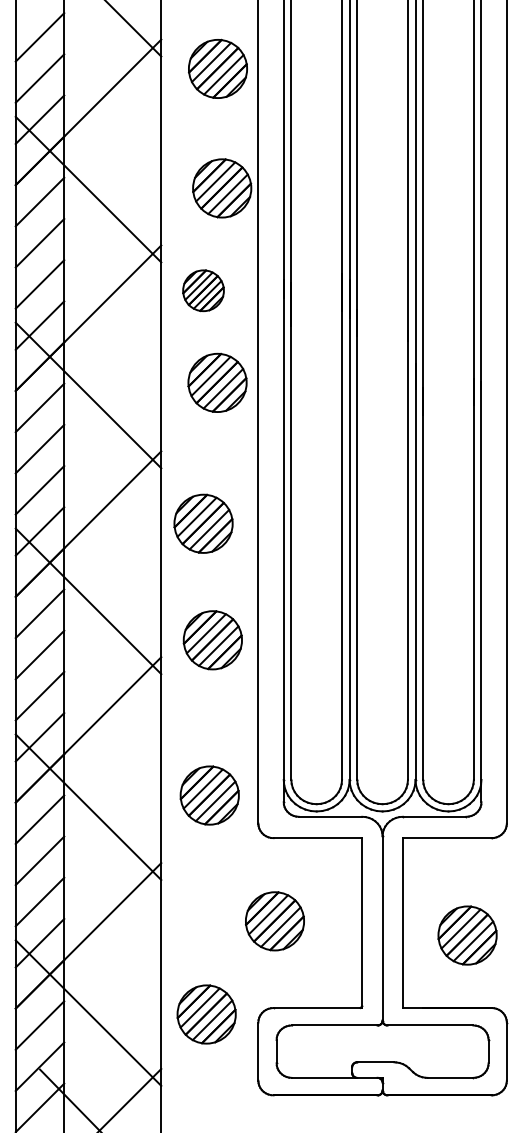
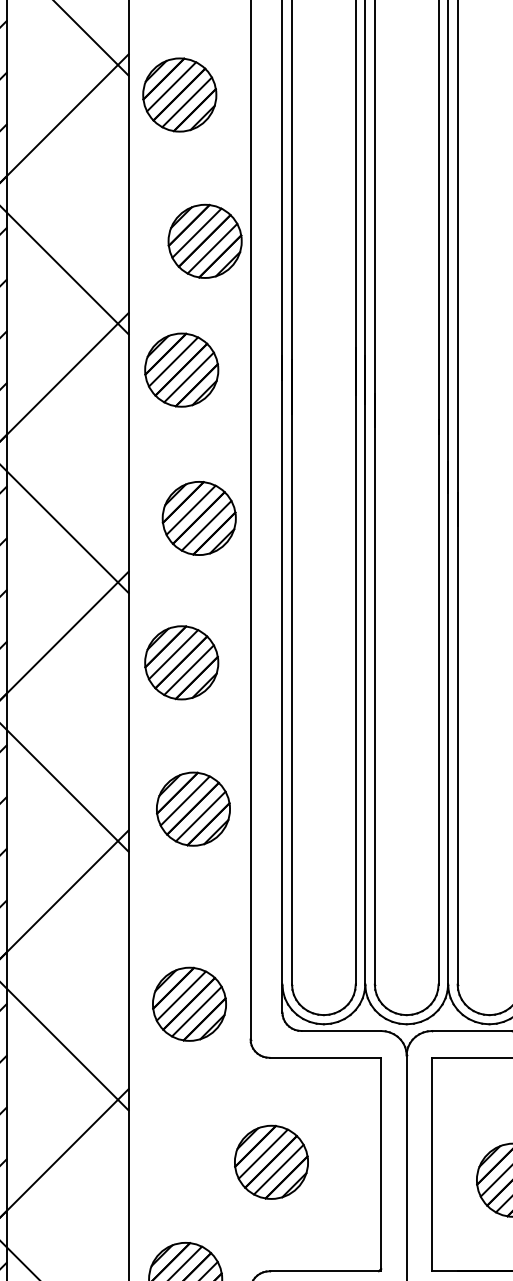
part: (217, 68) -> (179, 94), moved
part: (203, 290) -> (181, 369), size x1.43
part: (217, 382) -> (199, 517), moved

